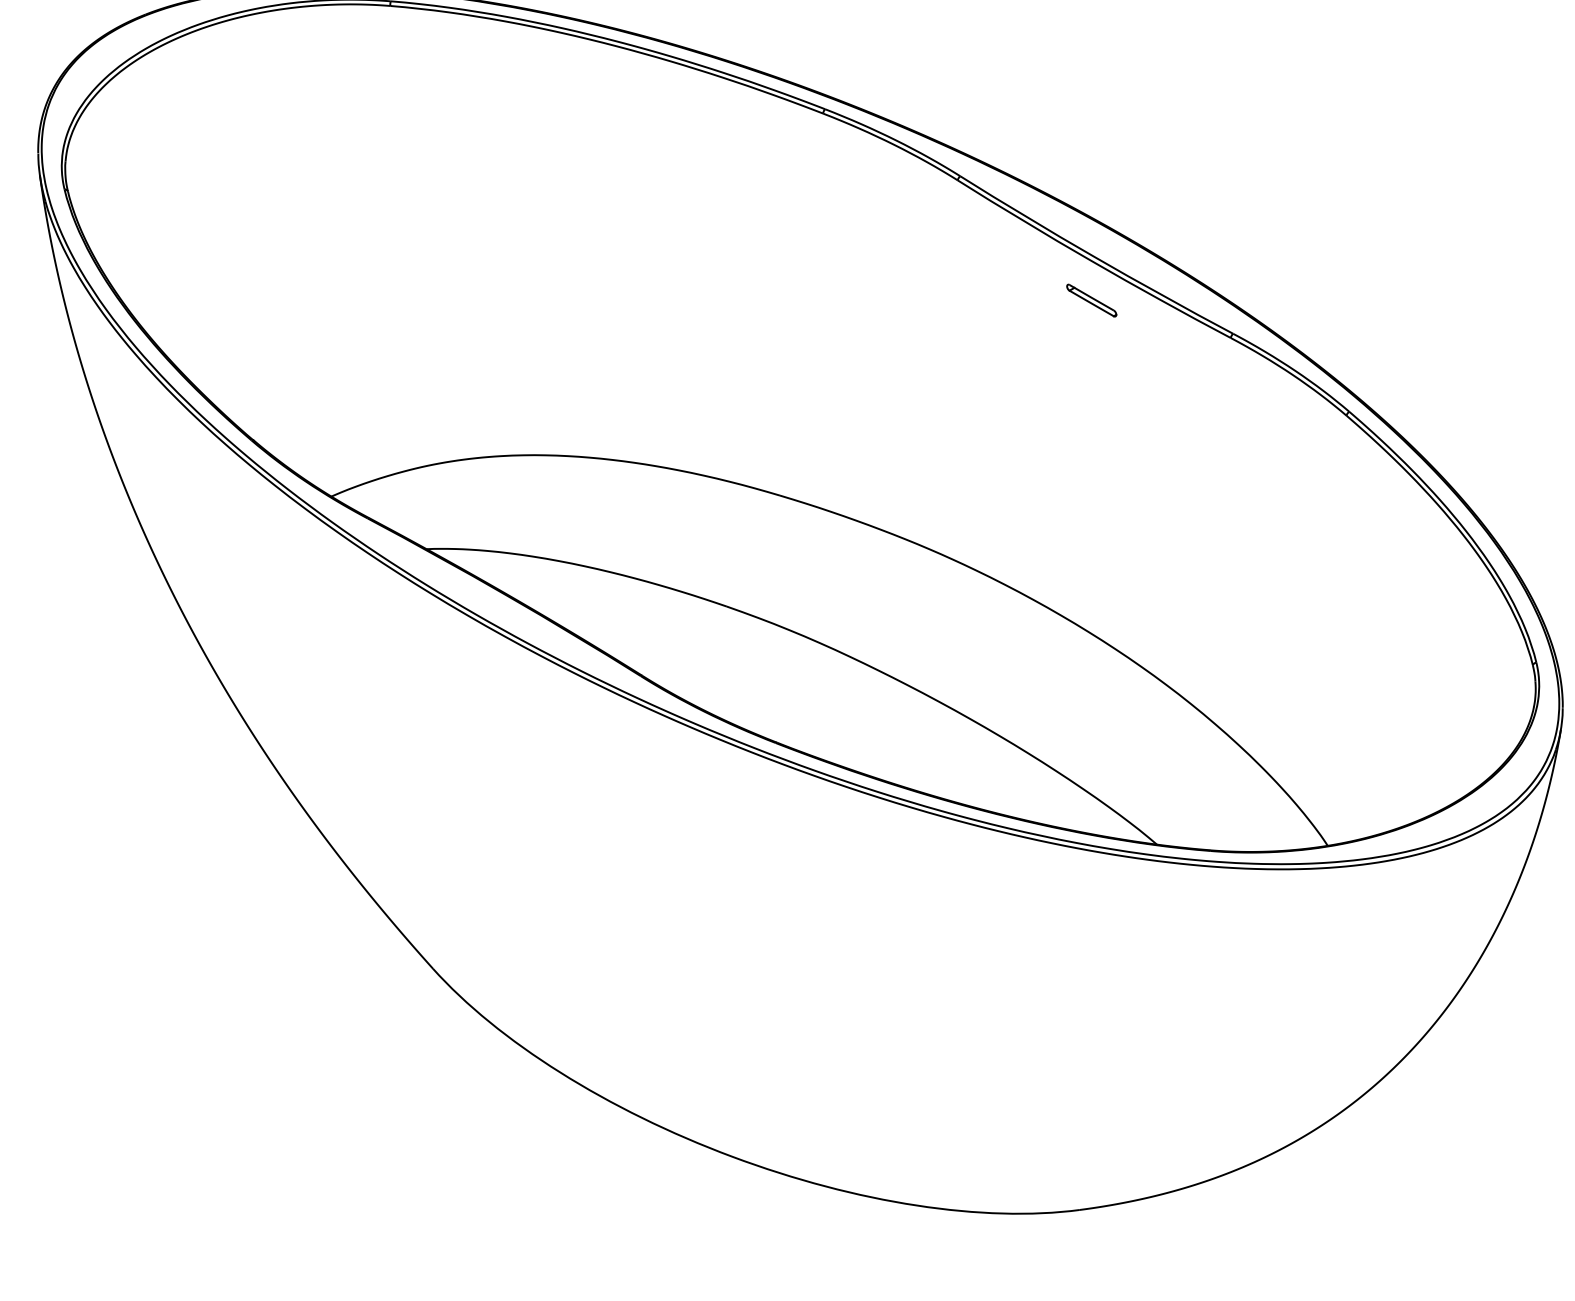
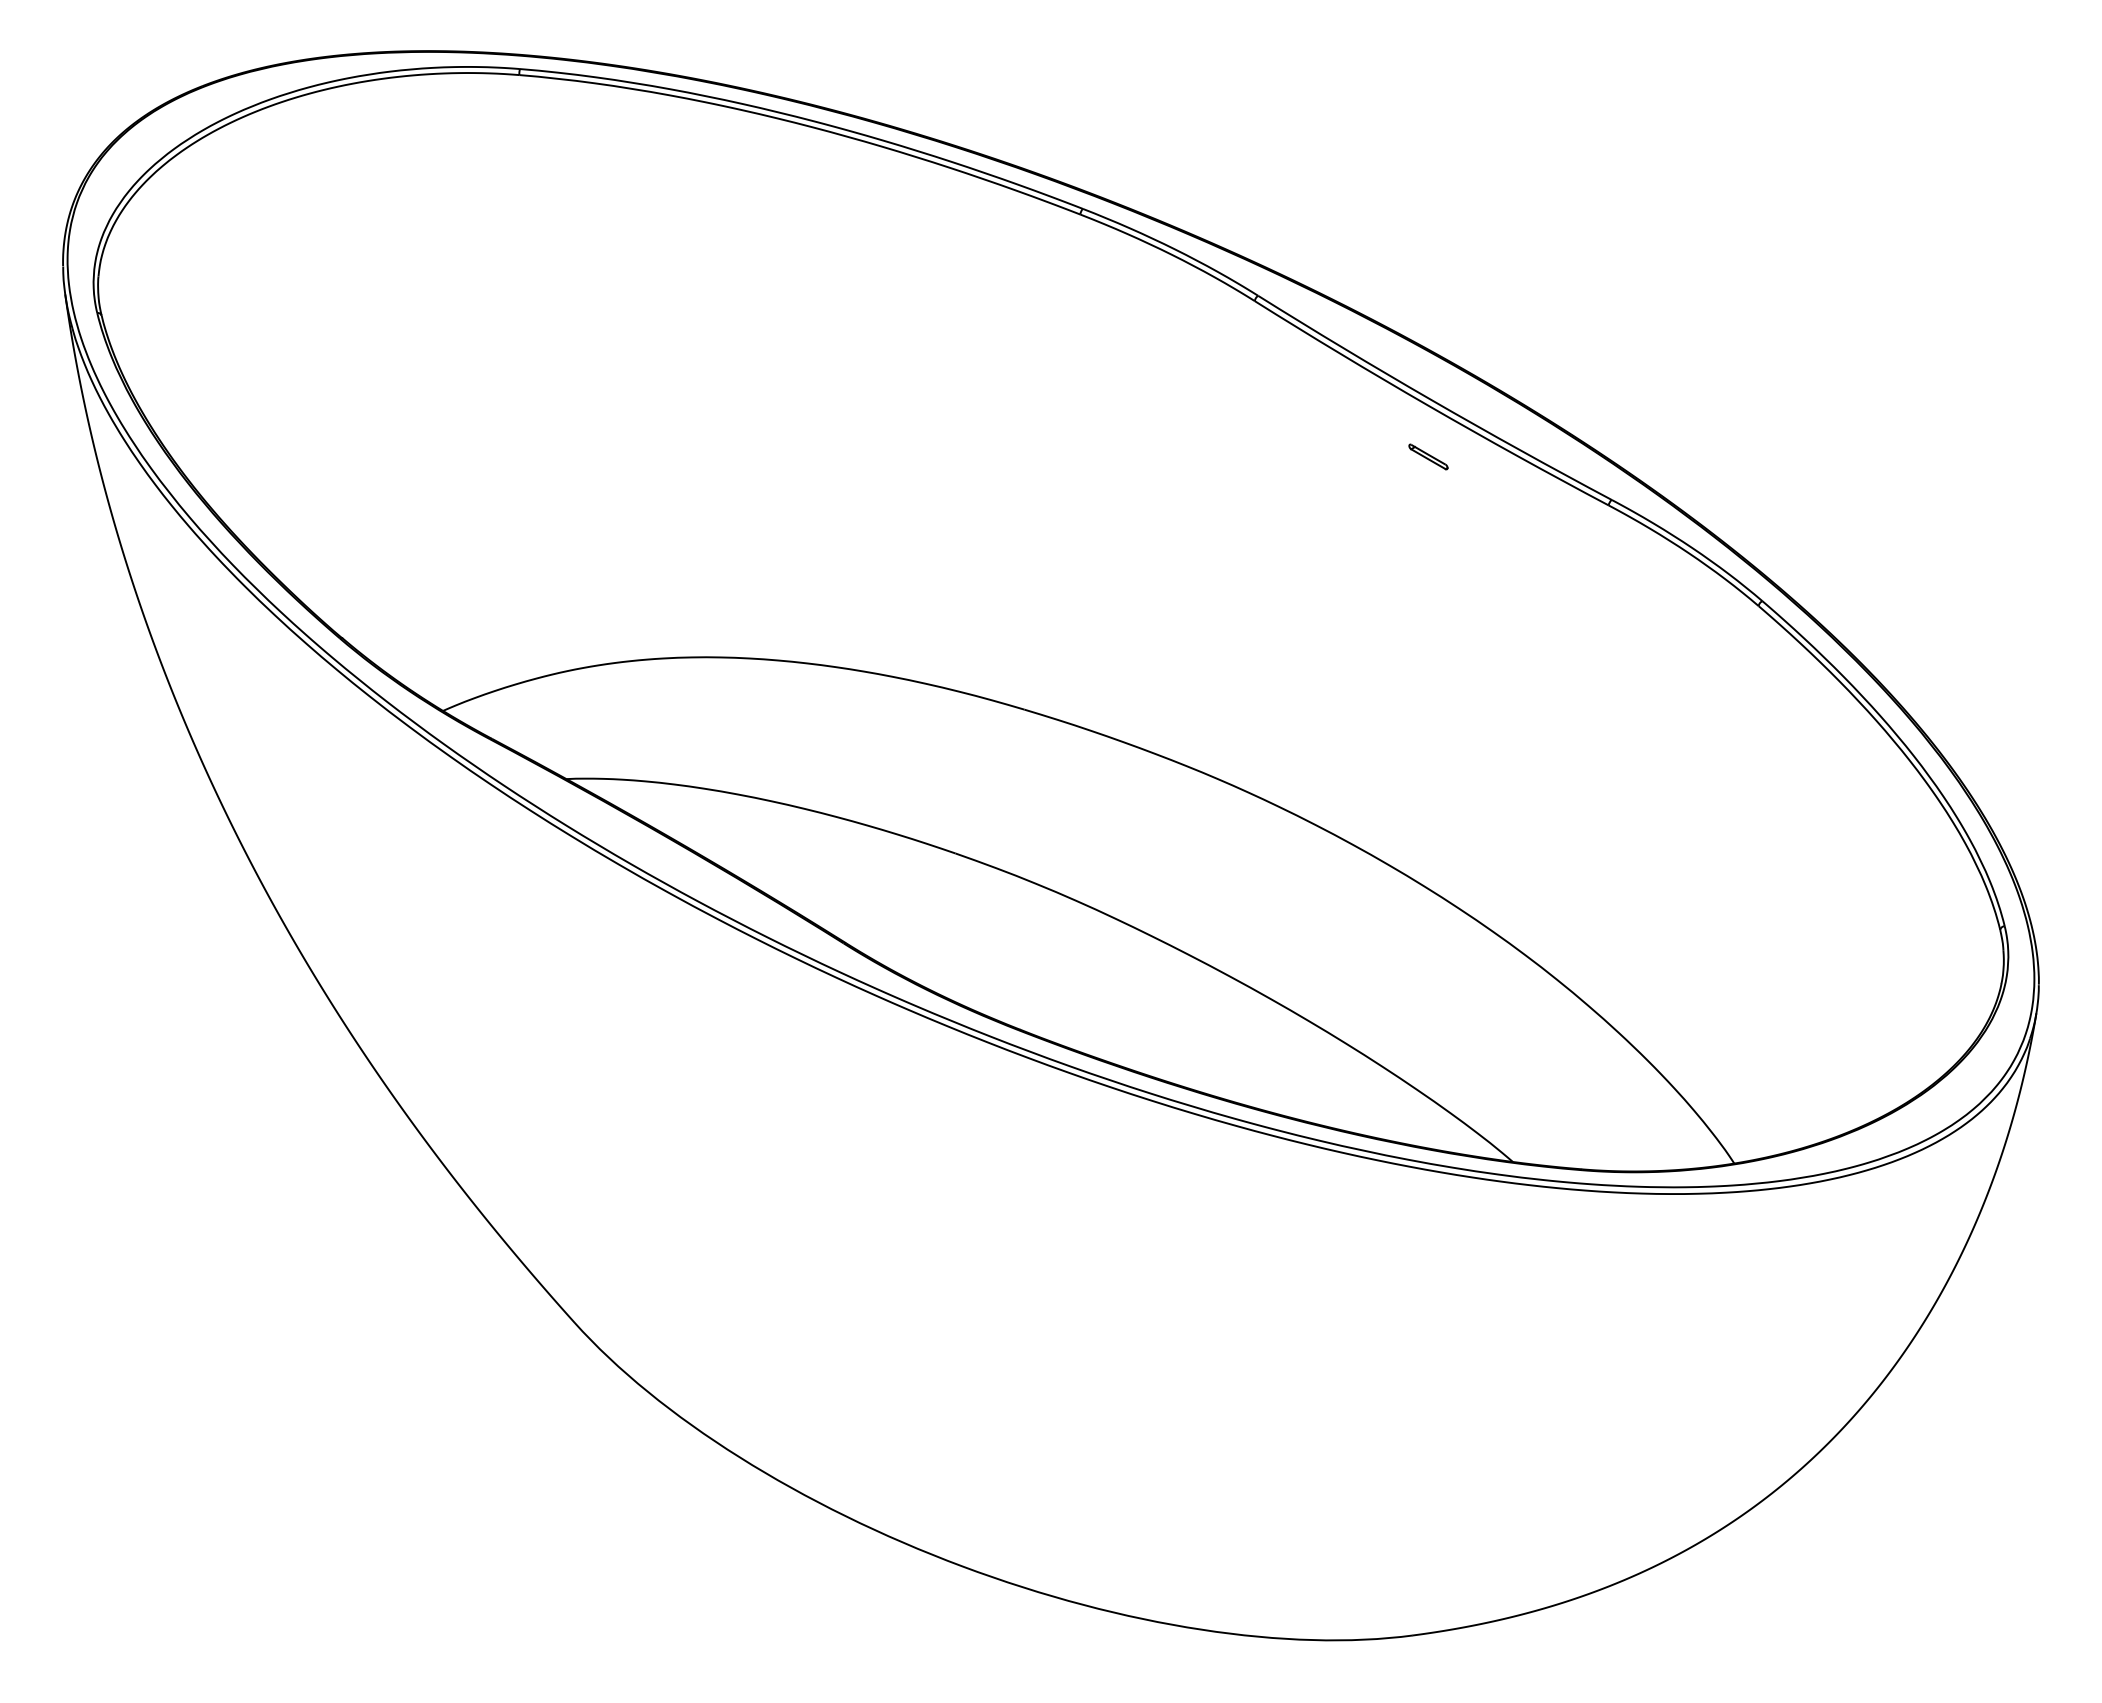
part: (1091, 300) -> (1428, 456), size x0.6

